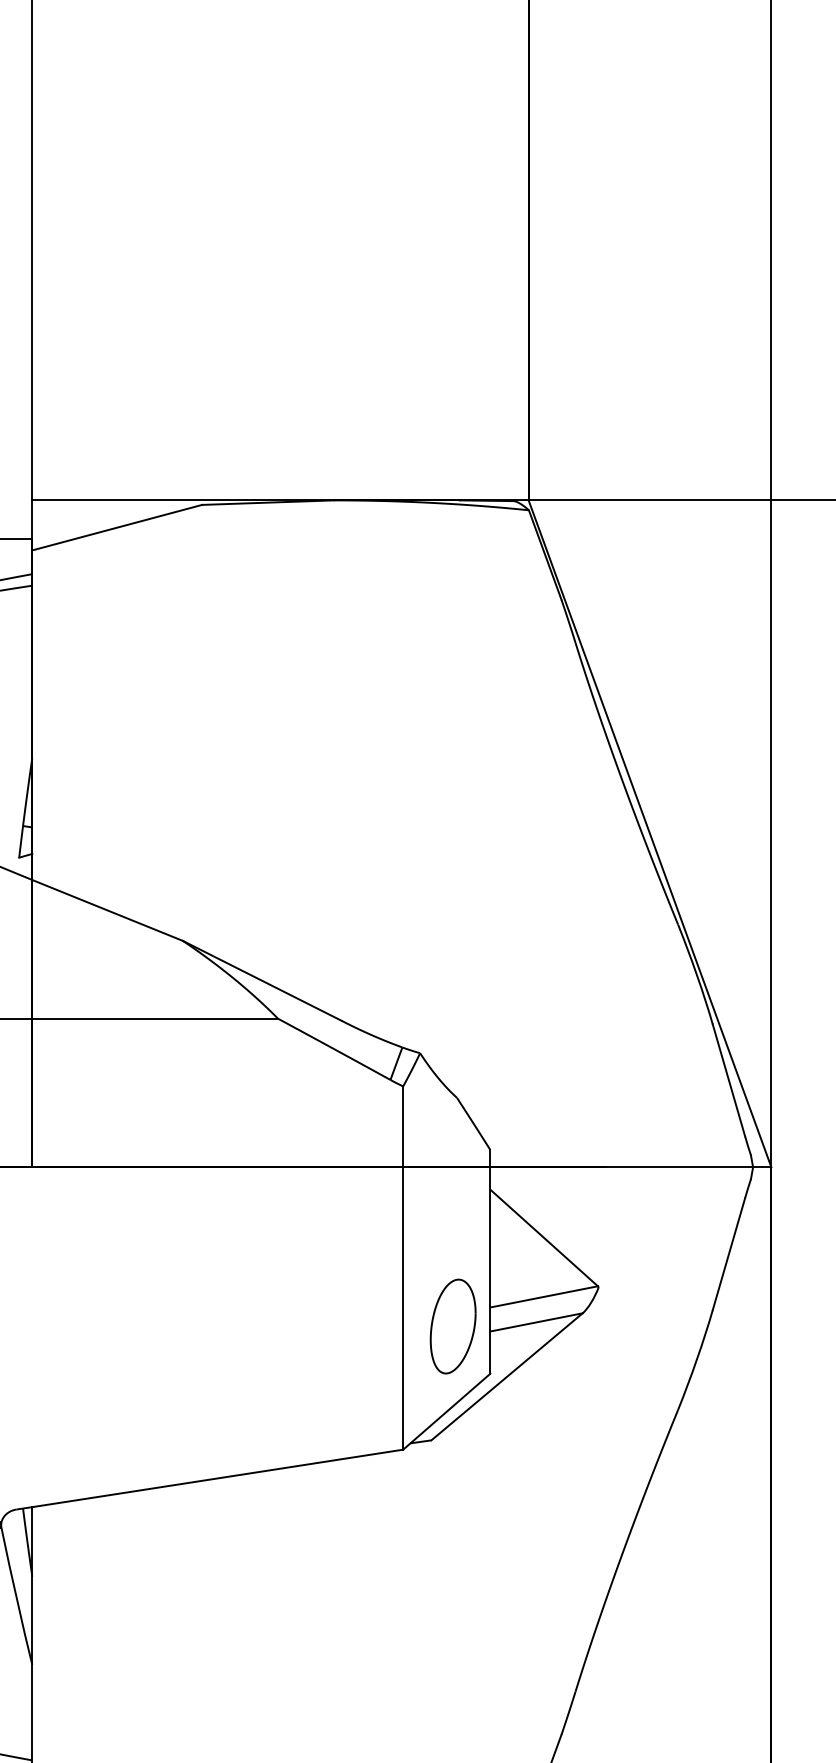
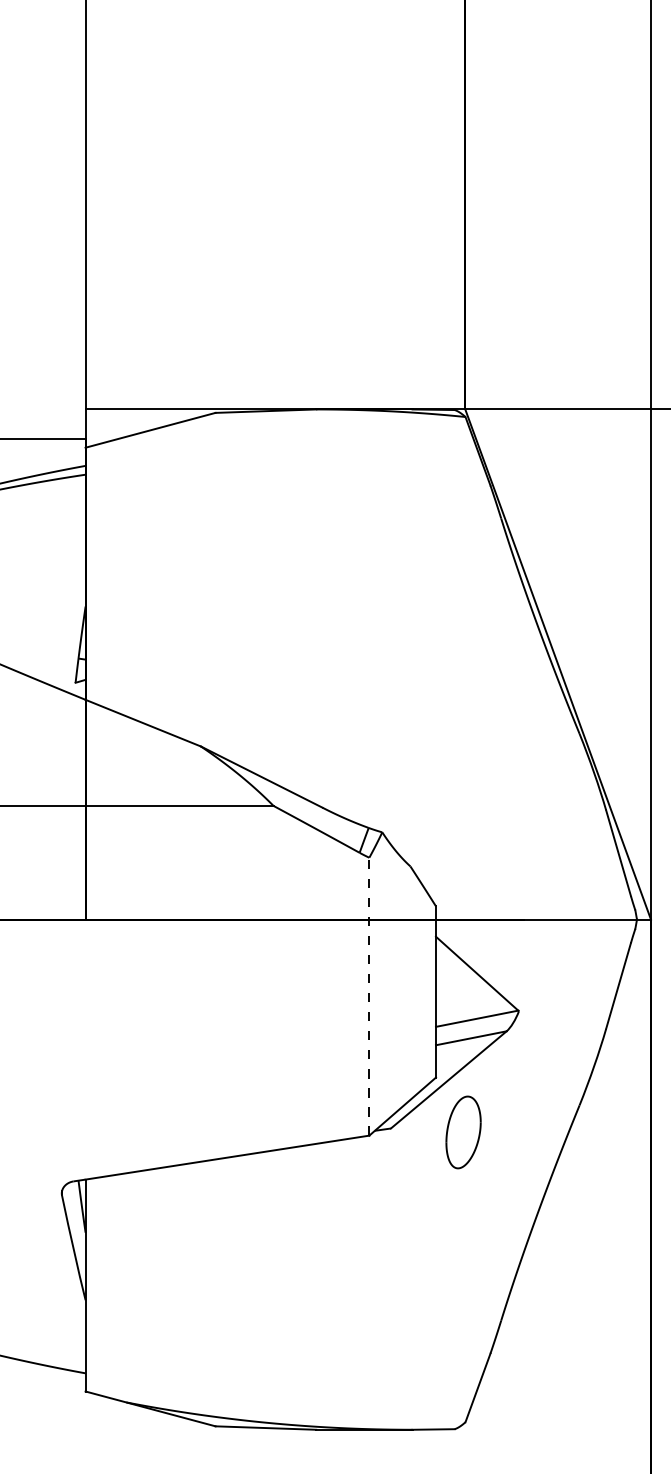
line: (403, 1267) -> (369, 996), solid -> dashed
part: (453, 1326) -> (463, 1132), moved

